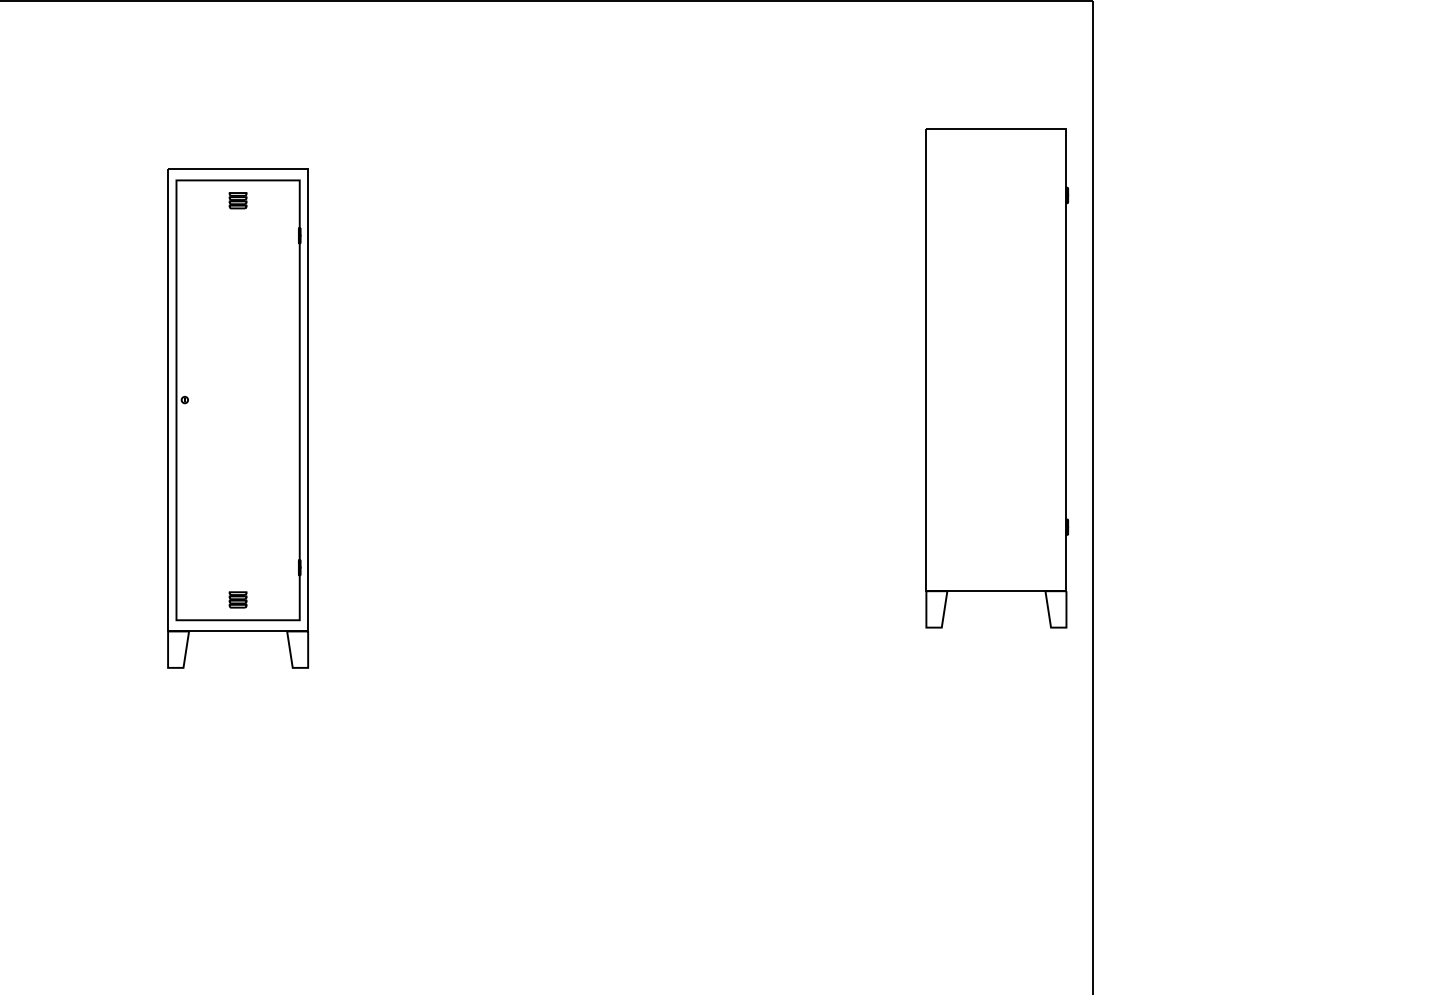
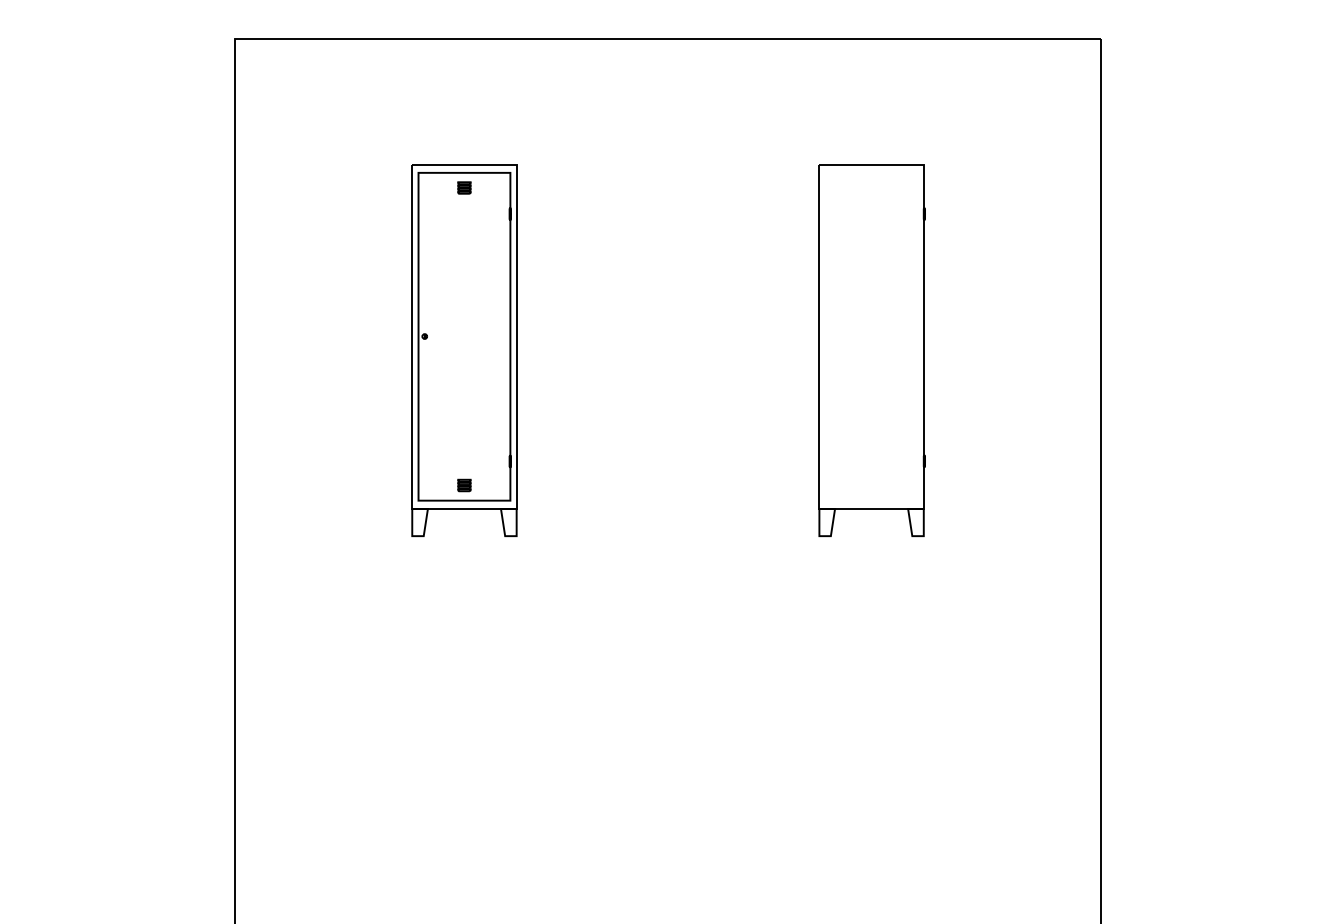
part: (996, 378) -> (871, 350), moved

